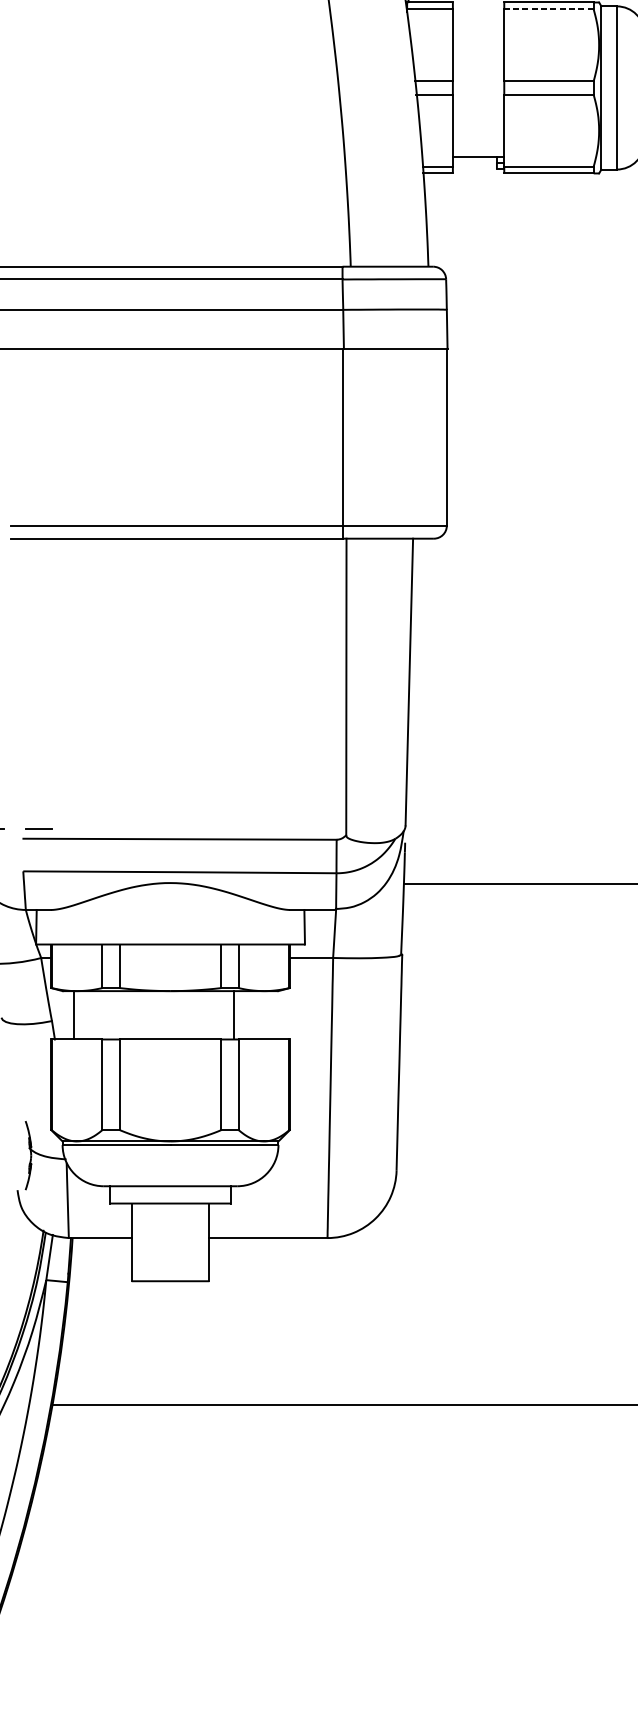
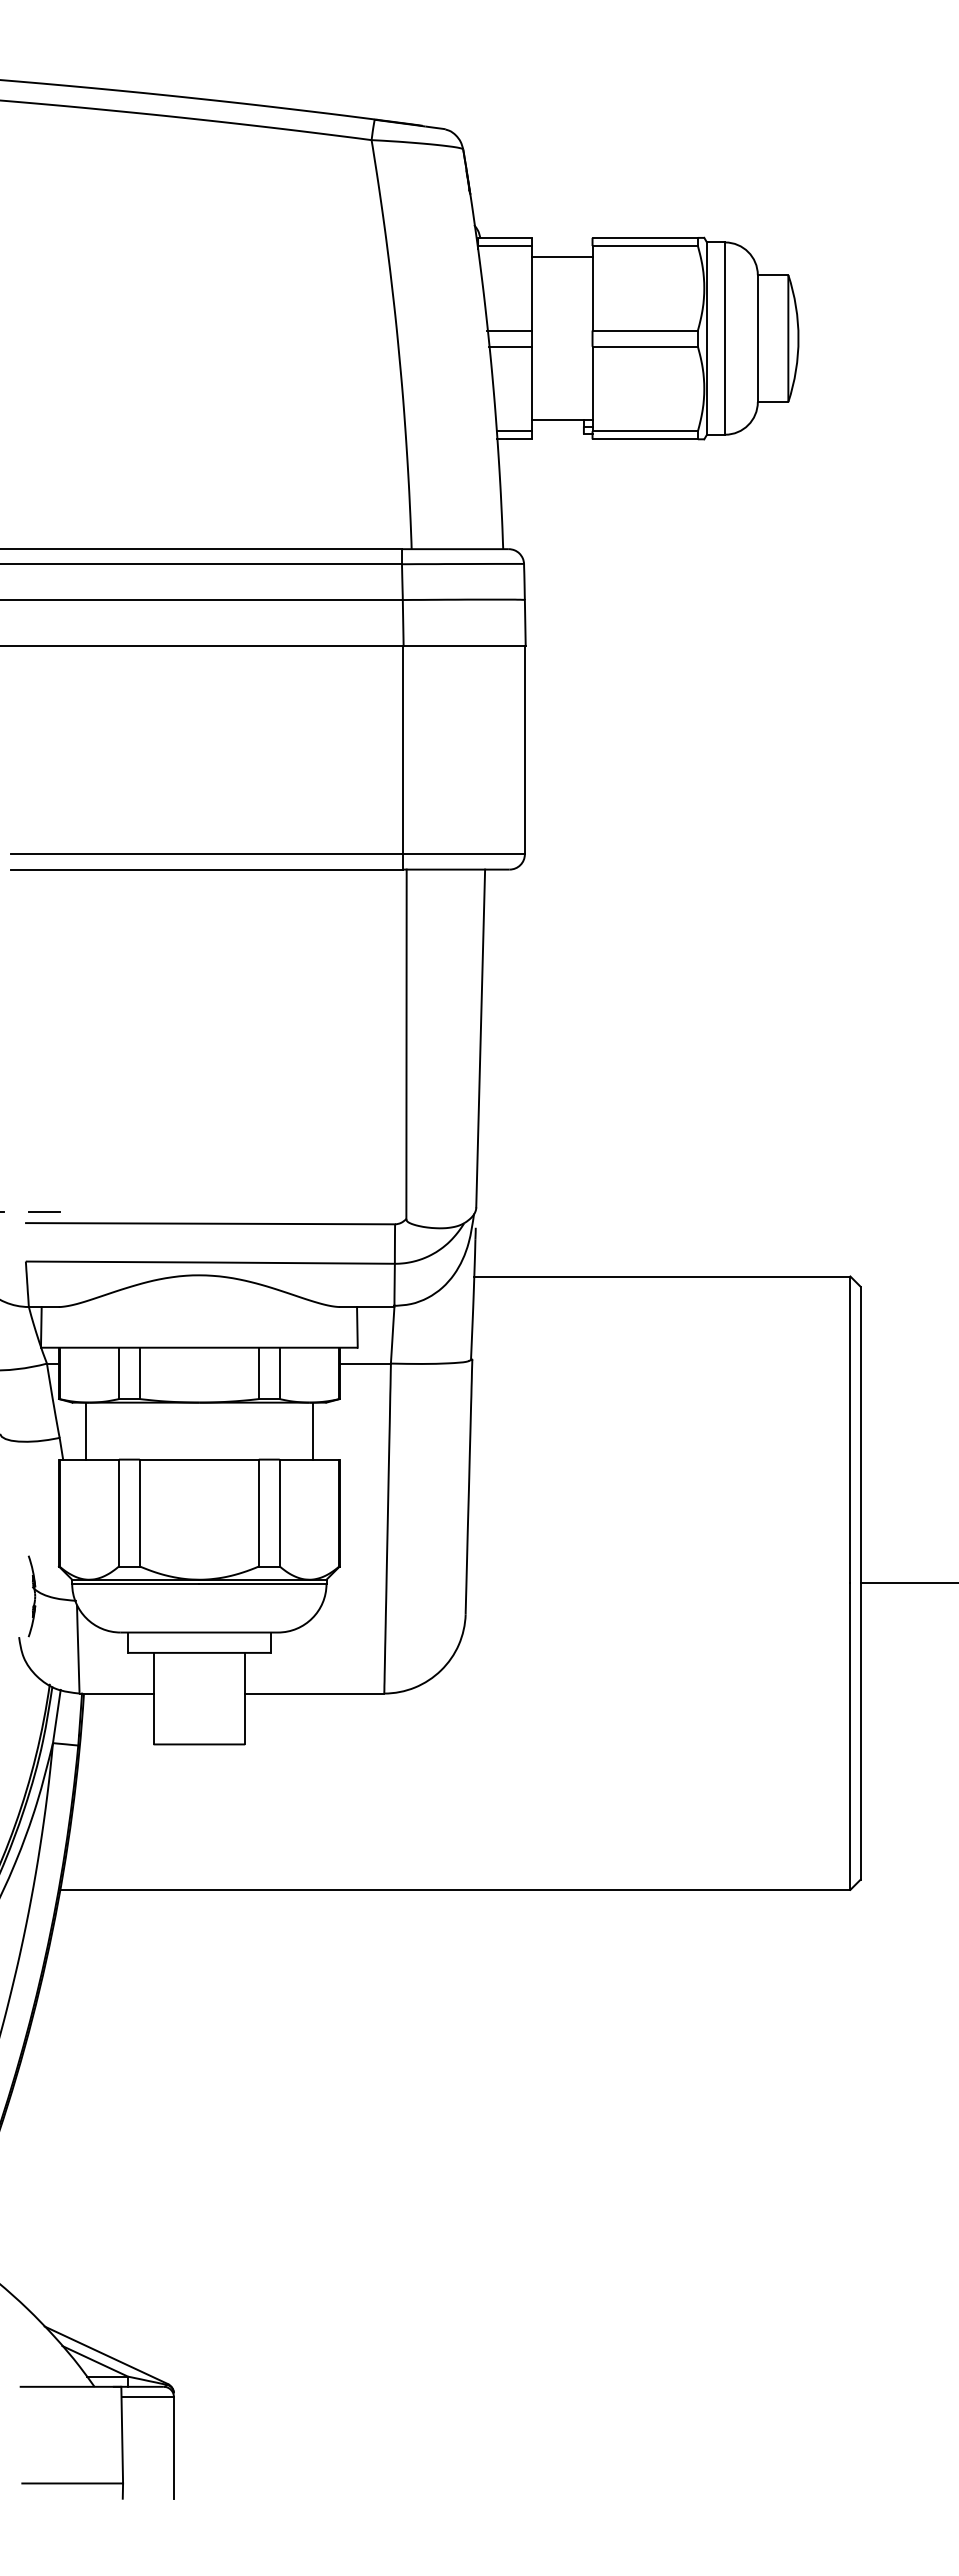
line: (549, 9) -> (645, 246), dashed -> solid
line: (478, 19) -> (562, 257), added
line: (233, 1014) -> (312, 1430), moved

